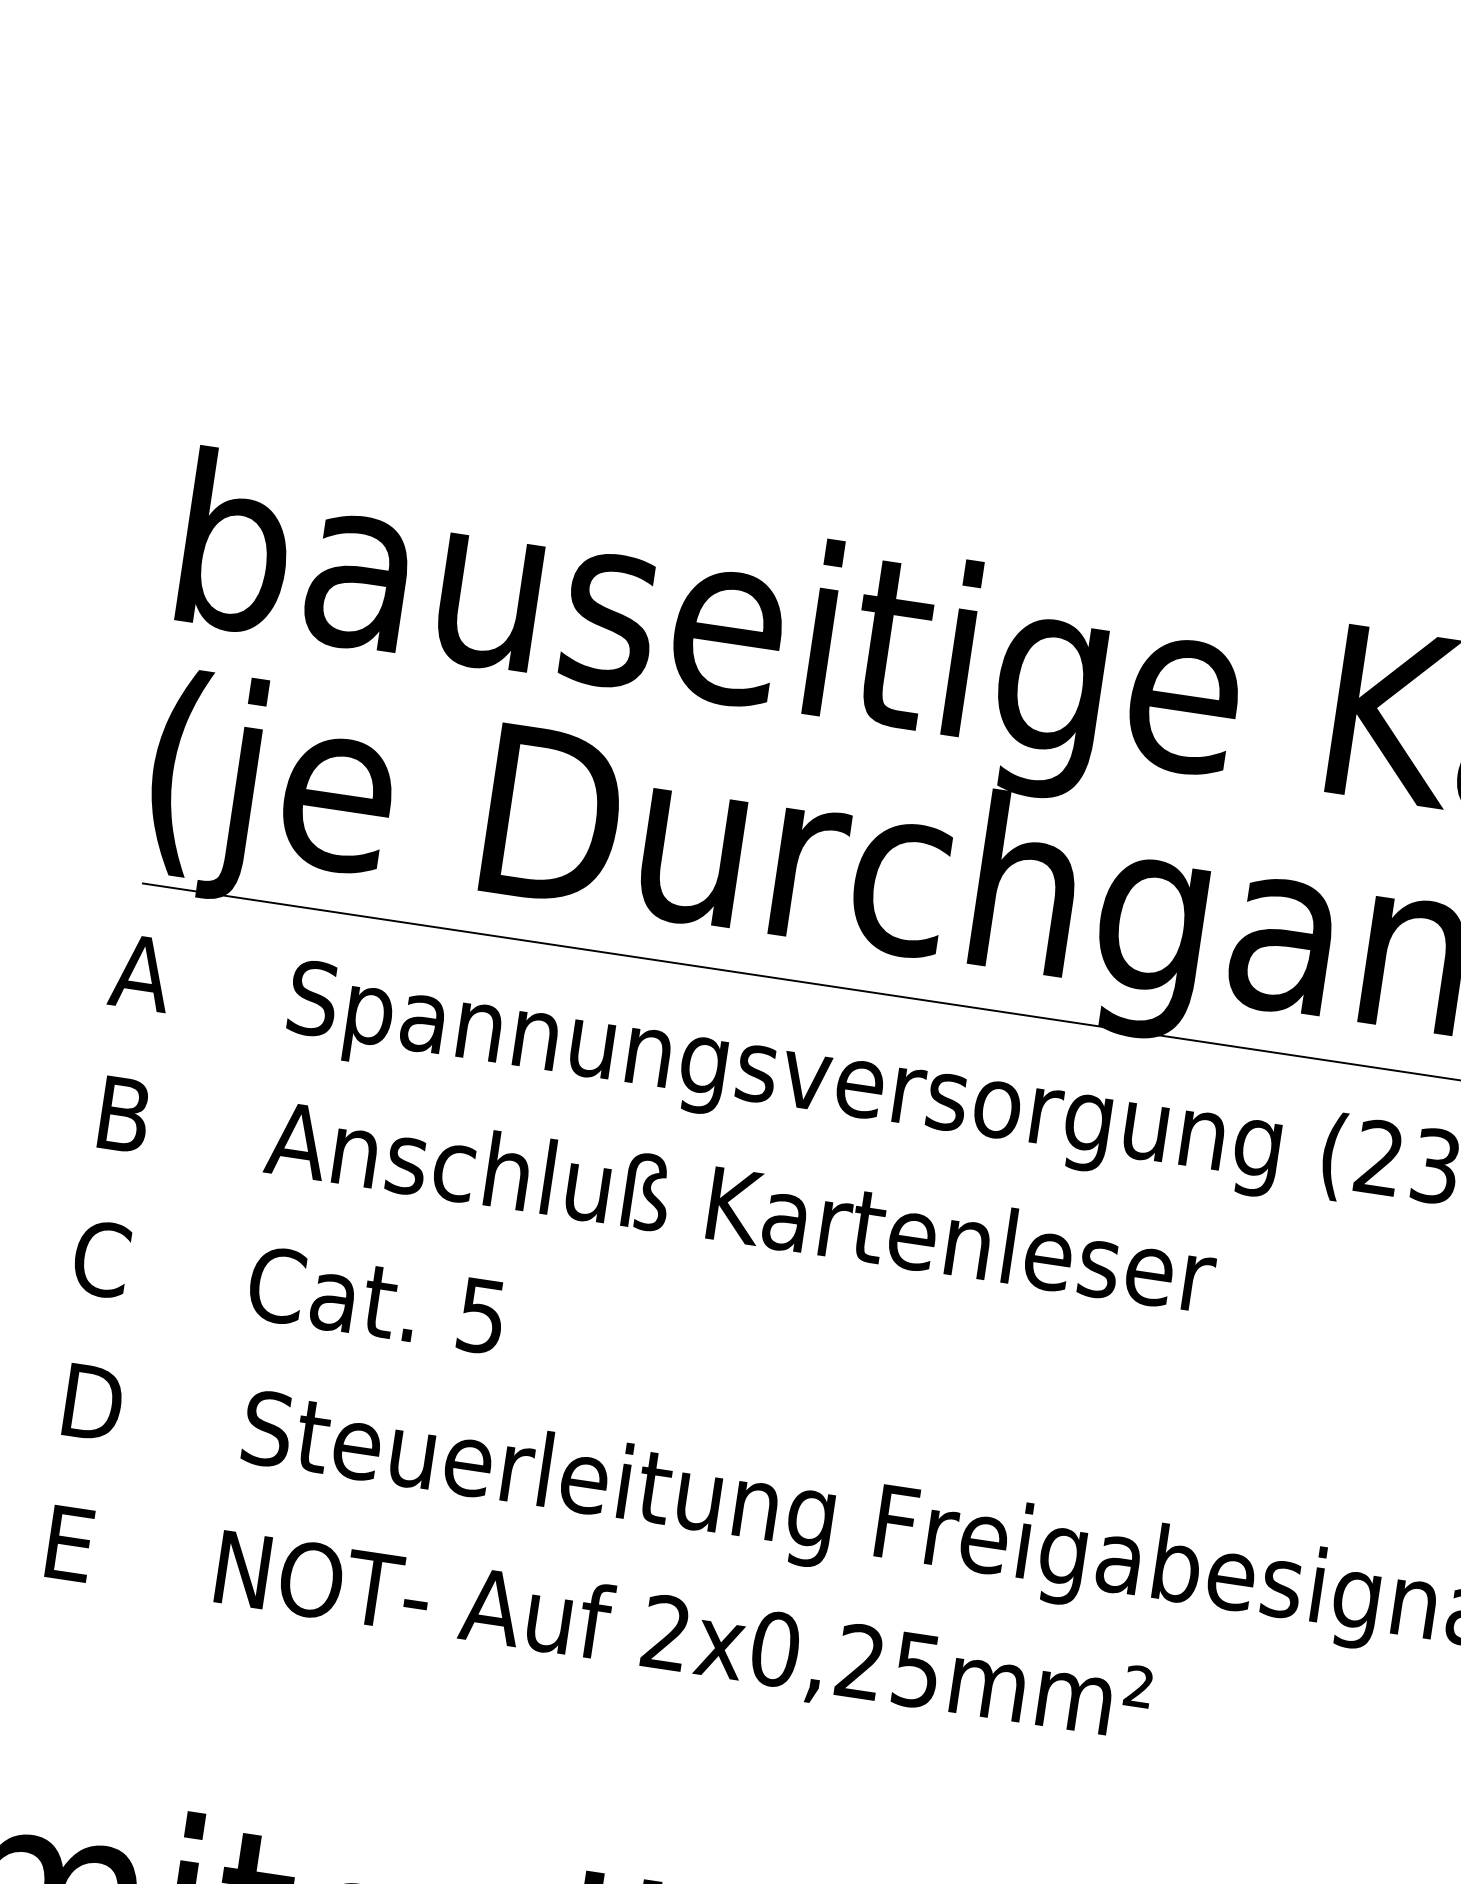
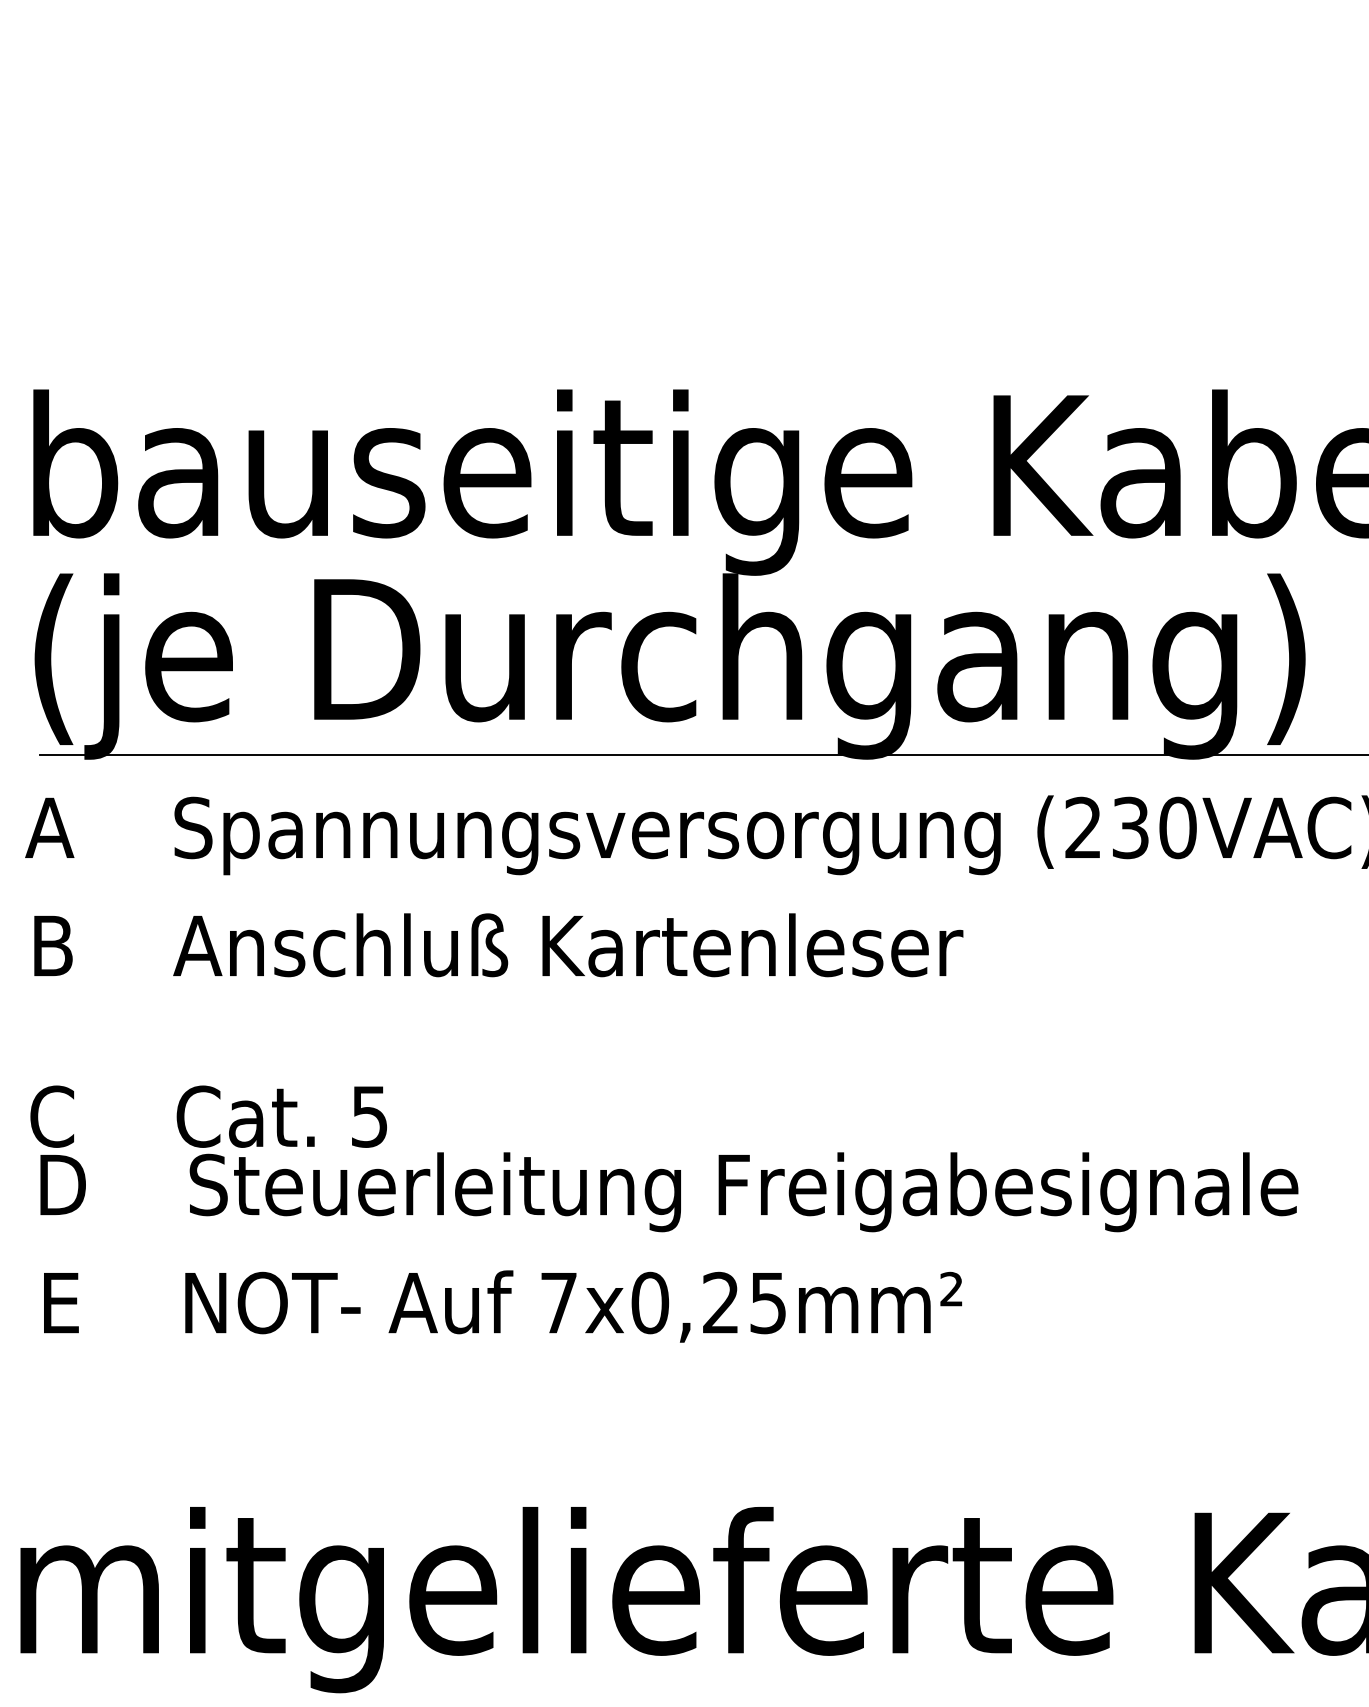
text: (288, 1286) -> (208, 1116), moved
text: (665, 1632) -> (558, 1302), 2x0,25mm² -> 7x0,25mm²

